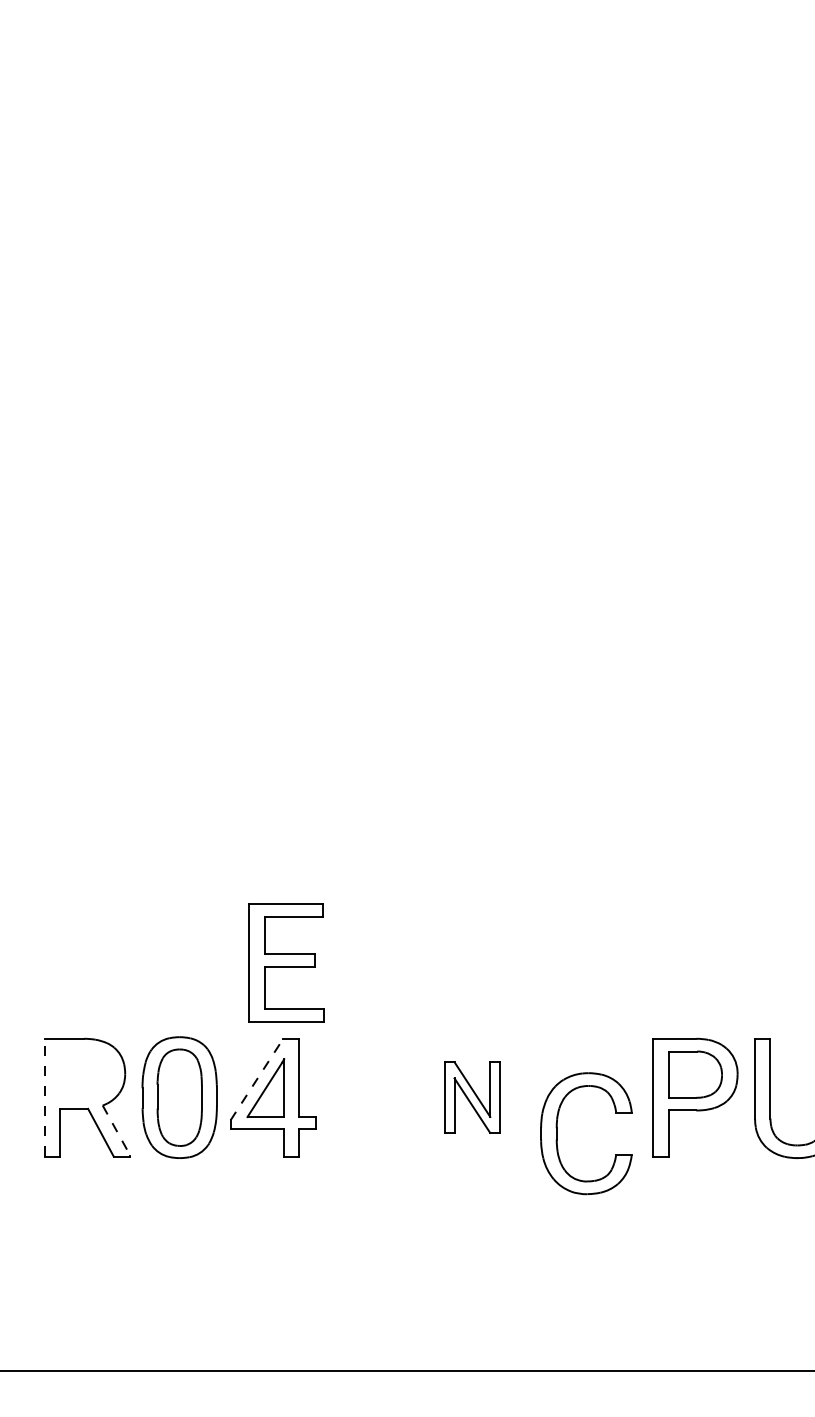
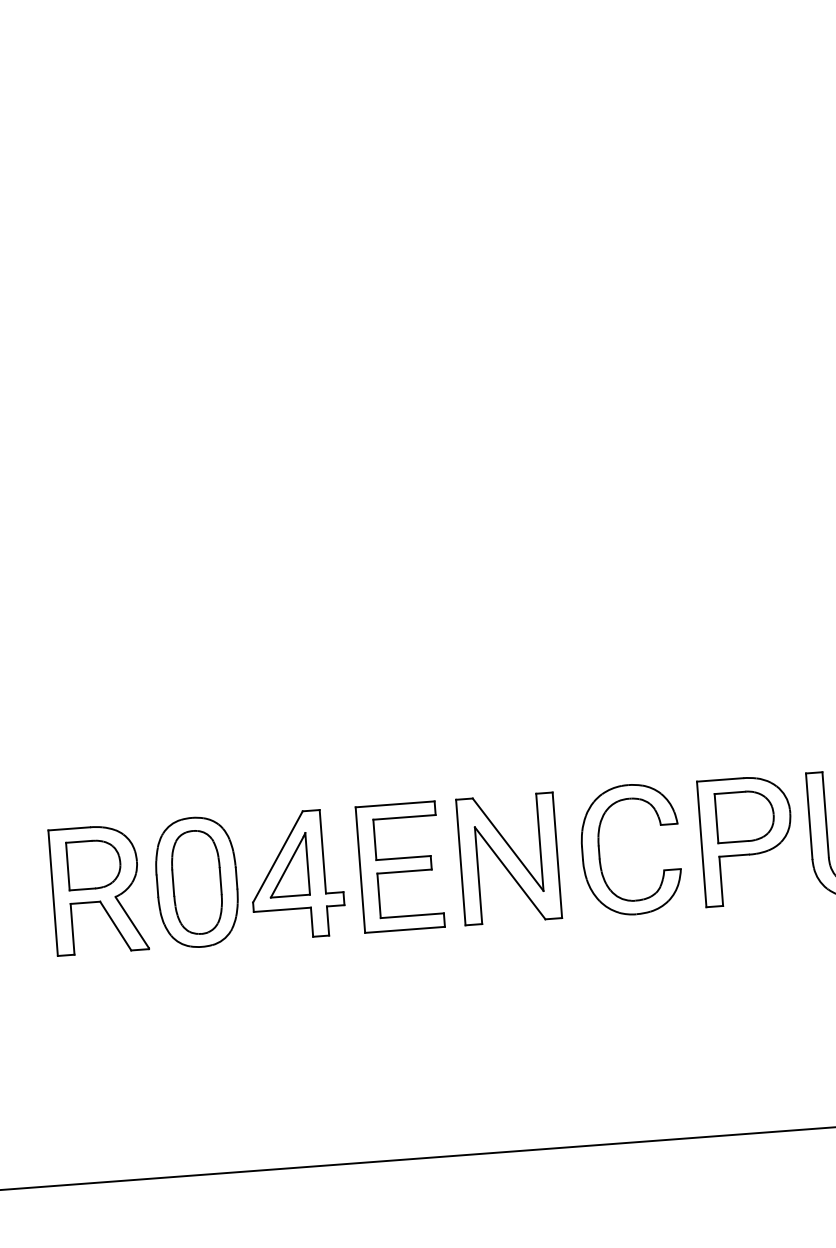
part: (286, 962) -> (400, 866), moved
part: (84, 1073) -> (93, 864), added
line: (256, 1079) -> (277, 856), dashed -> solid
line: (44, 1097) -> (52, 893), dashed -> solid
part: (472, 1097) -> (509, 858), size x1.67
line: (116, 1130) -> (132, 922), dashed -> solid
part: (557, 1133) -> (599, 851), moved

